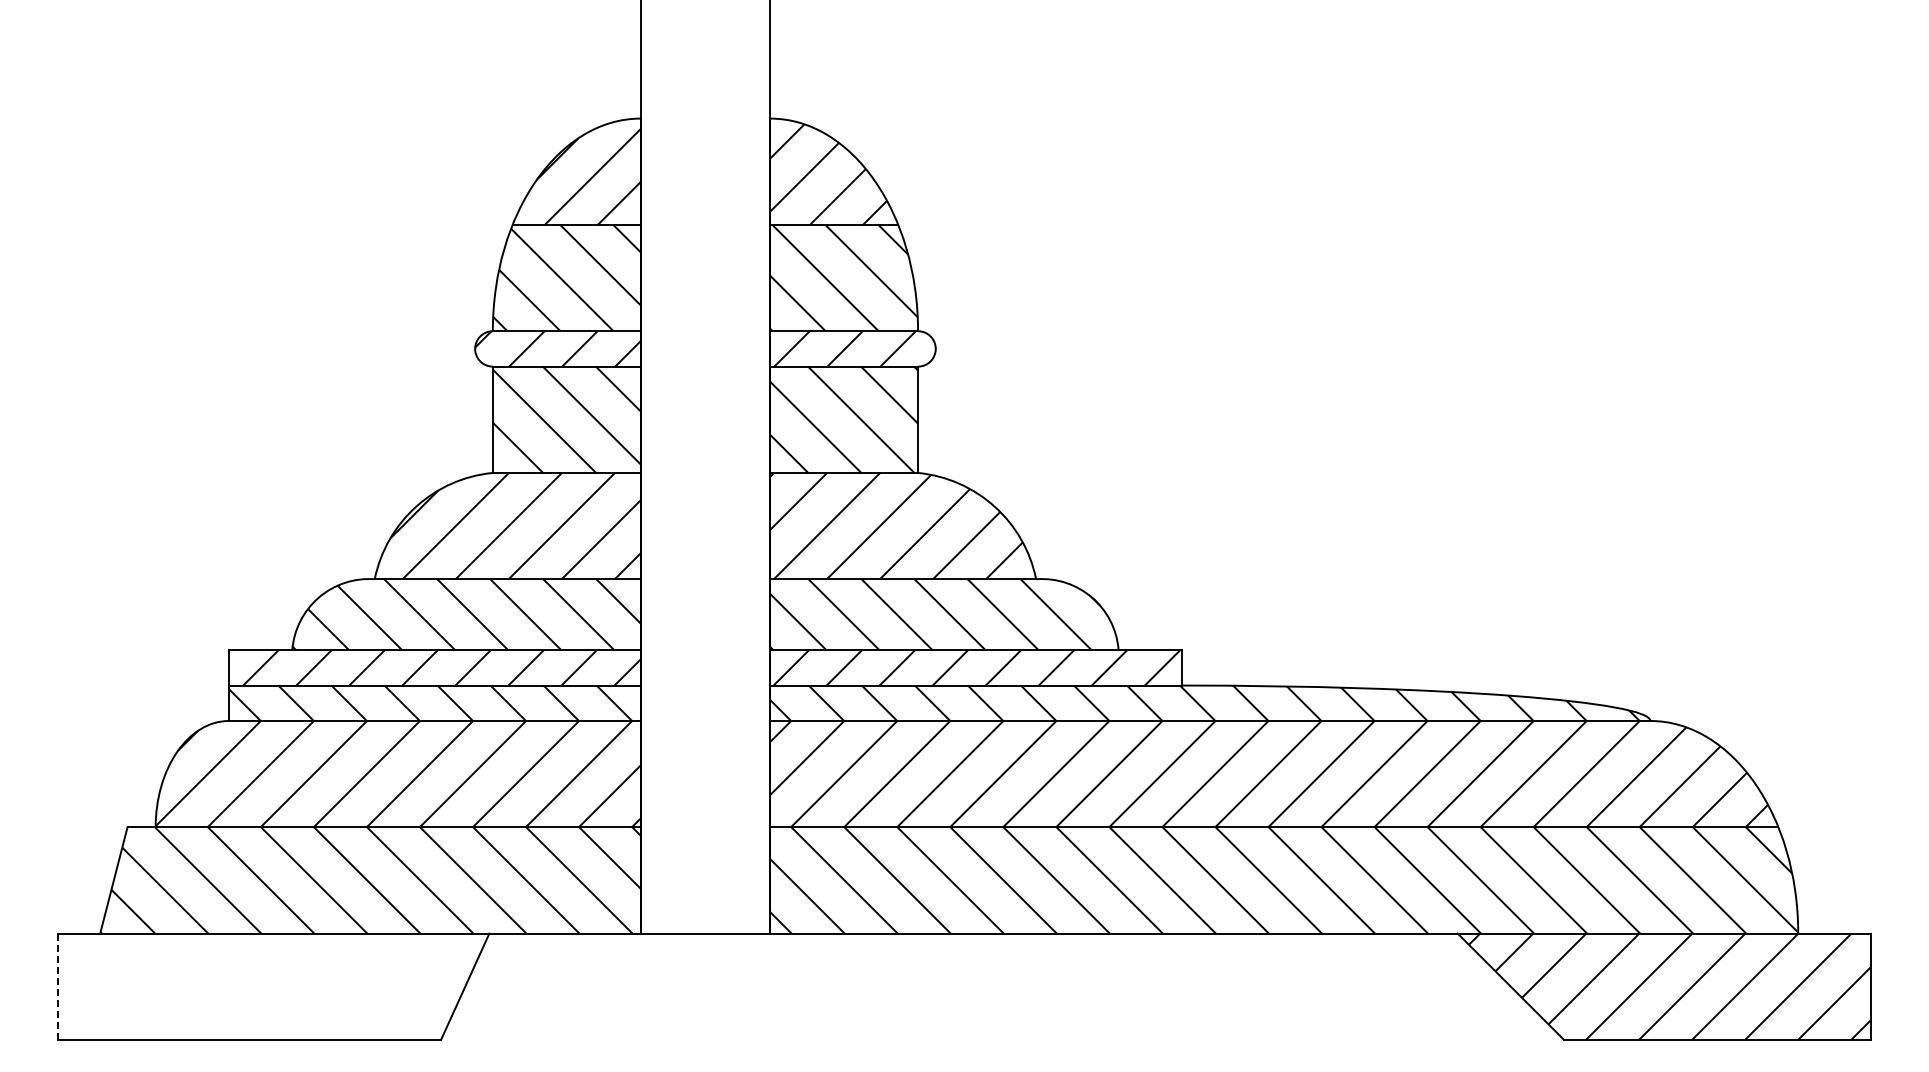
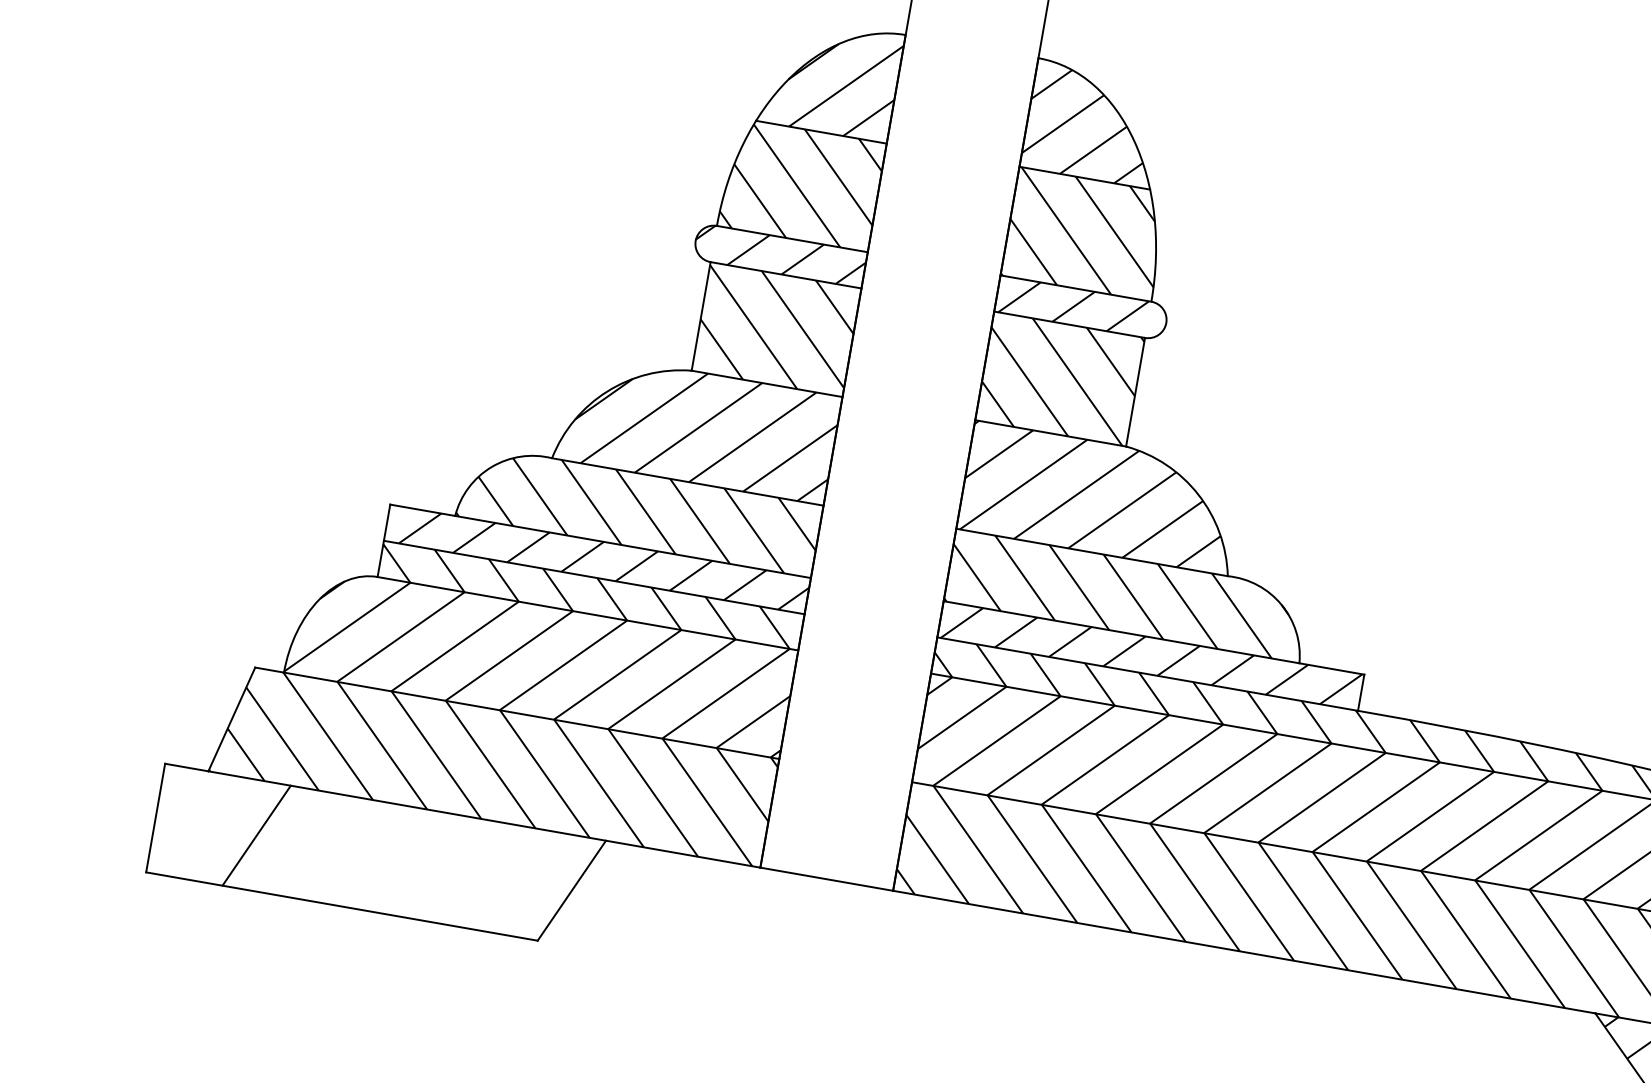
line: (156, 986) -> (256, 835), added
line: (57, 987) -> (155, 818), dashed -> solid

